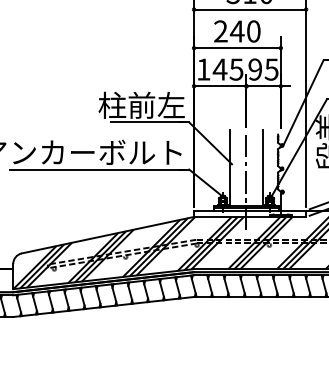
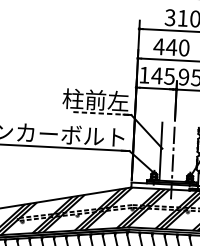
text: (220, 31) -> (158, 46), 240 -> 440
line: (148, 122) -> (100, 113), solid -> dashed
line: (262, 168) -> (185, 153), removed

